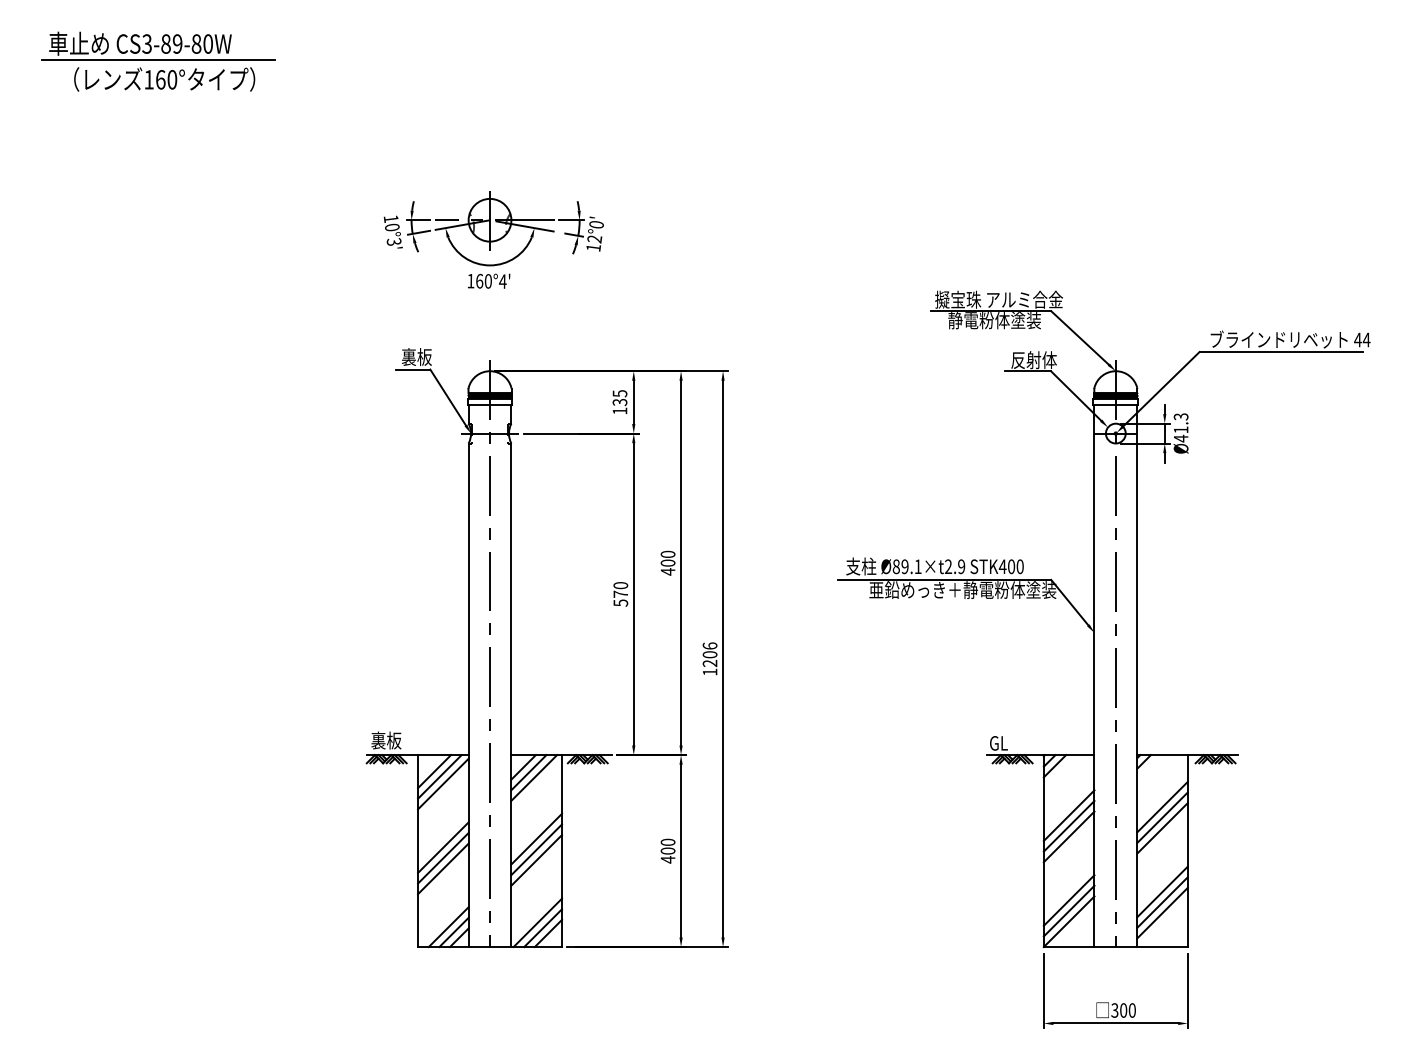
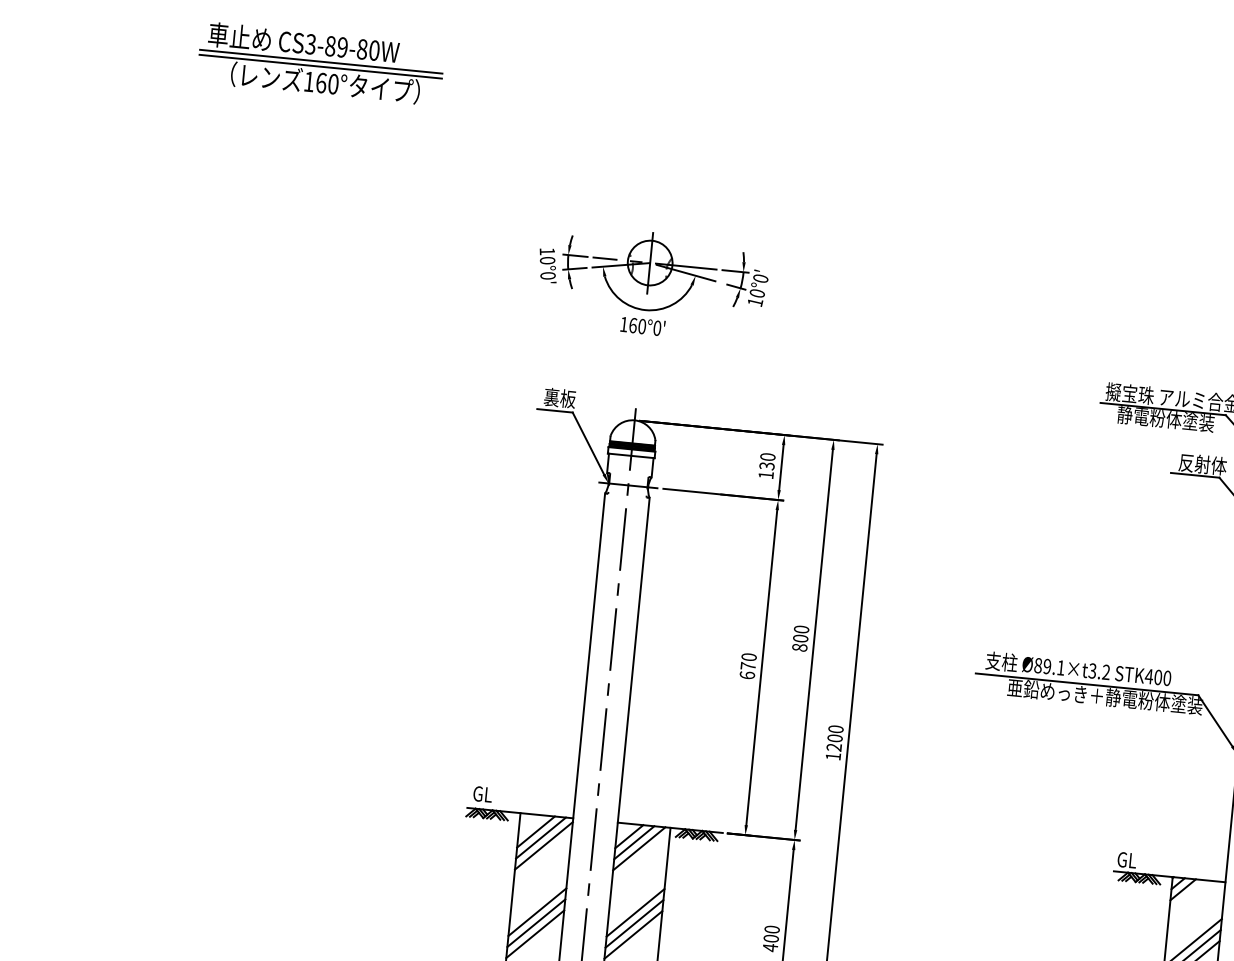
line: (158, 64) -> (320, 66), added
text: (594, 239) -> (757, 293), 12°0' -> 10°0'
text: (393, 241) -> (547, 275), 10°3' -> 10°0'
text: (502, 281) -> (656, 328), 160°4' -> 160°0'
text: (619, 393) -> (767, 456), 135 -> 130
text: (954, 567) -> (1098, 672), Ø89.1×t2.9 -> Ø89.1×t3.2
text: (667, 571) -> (799, 647), 400 -> 800
text: (620, 602) -> (747, 674), 570 -> 670
text: (709, 645) -> (835, 728), 1206 -> 1200
text: (386, 740) -> (489, 794), 裏板 -> GL

